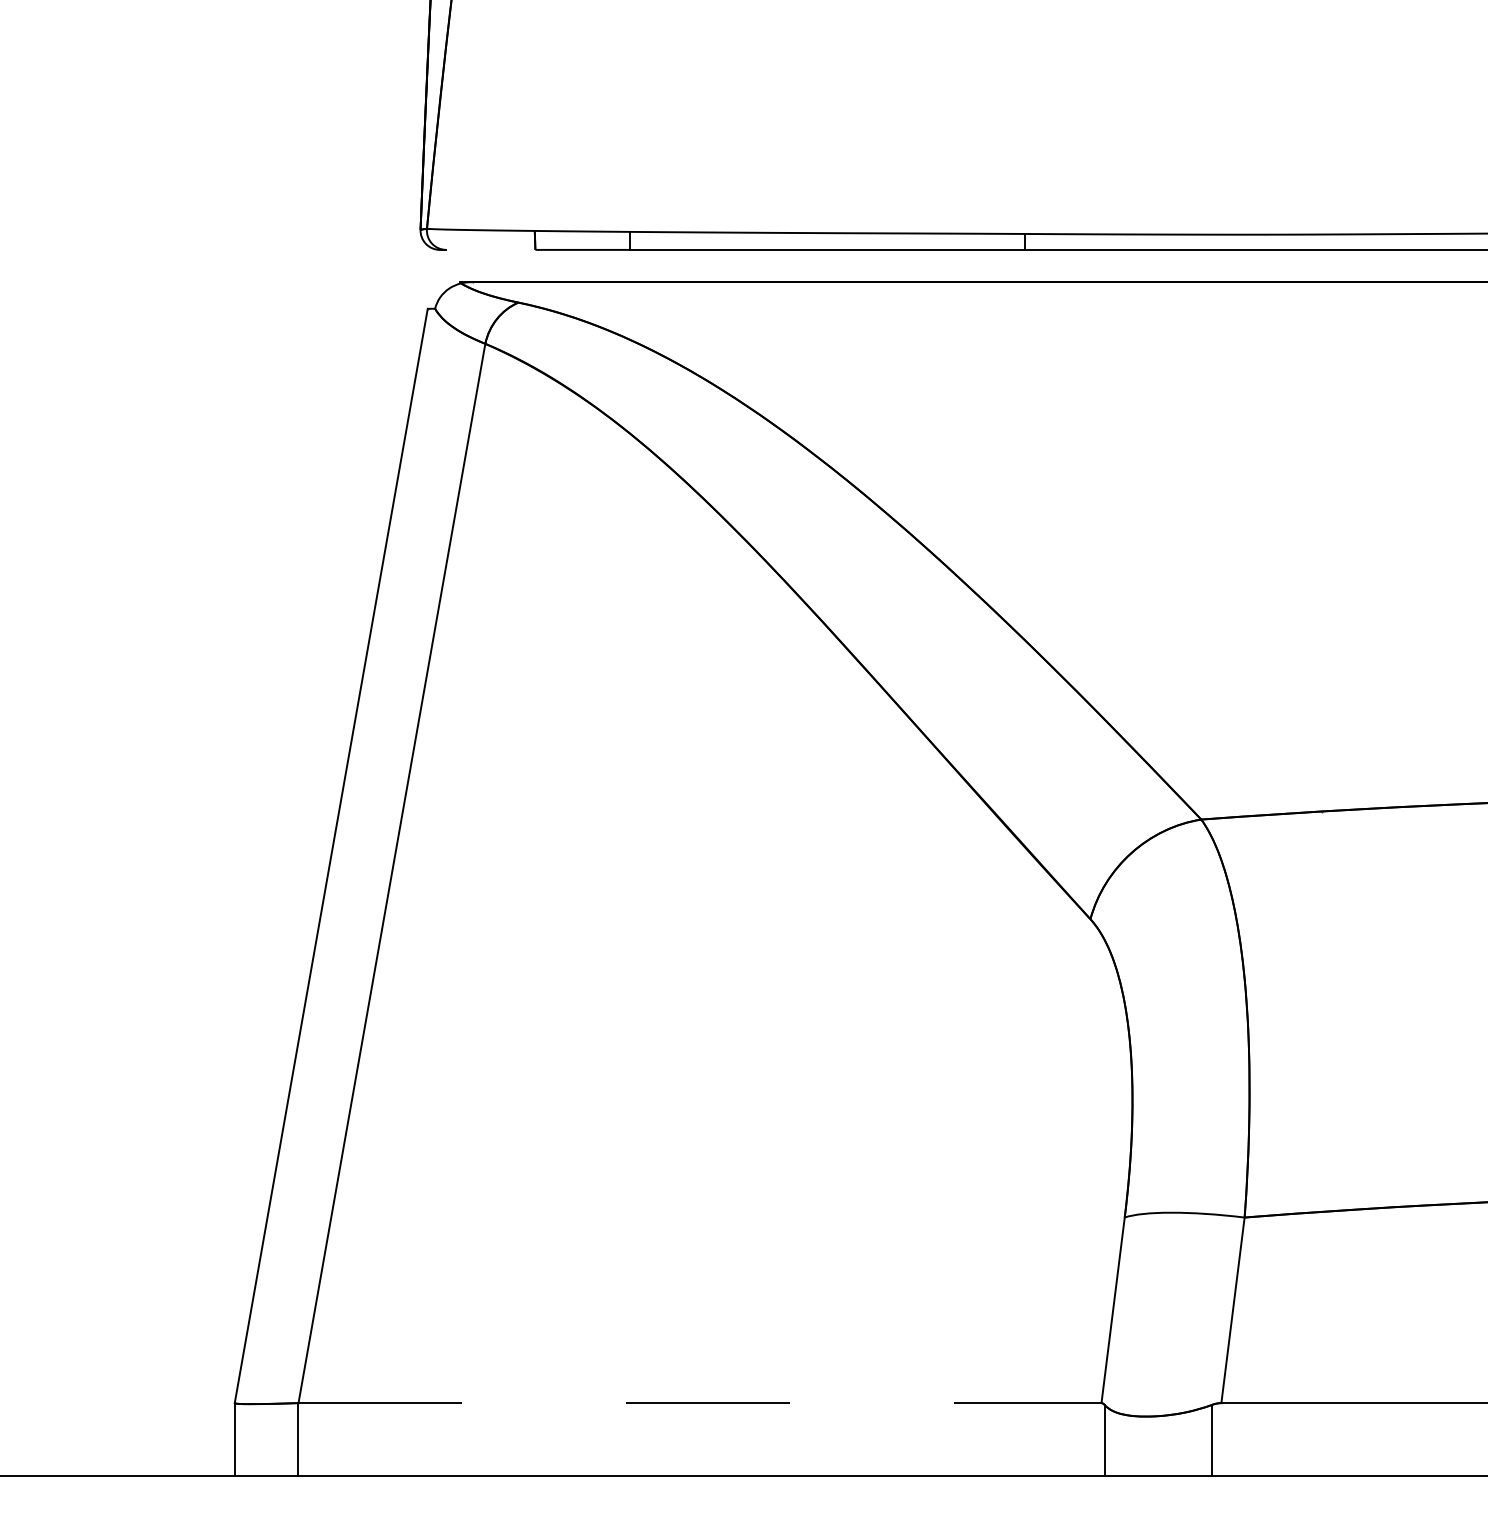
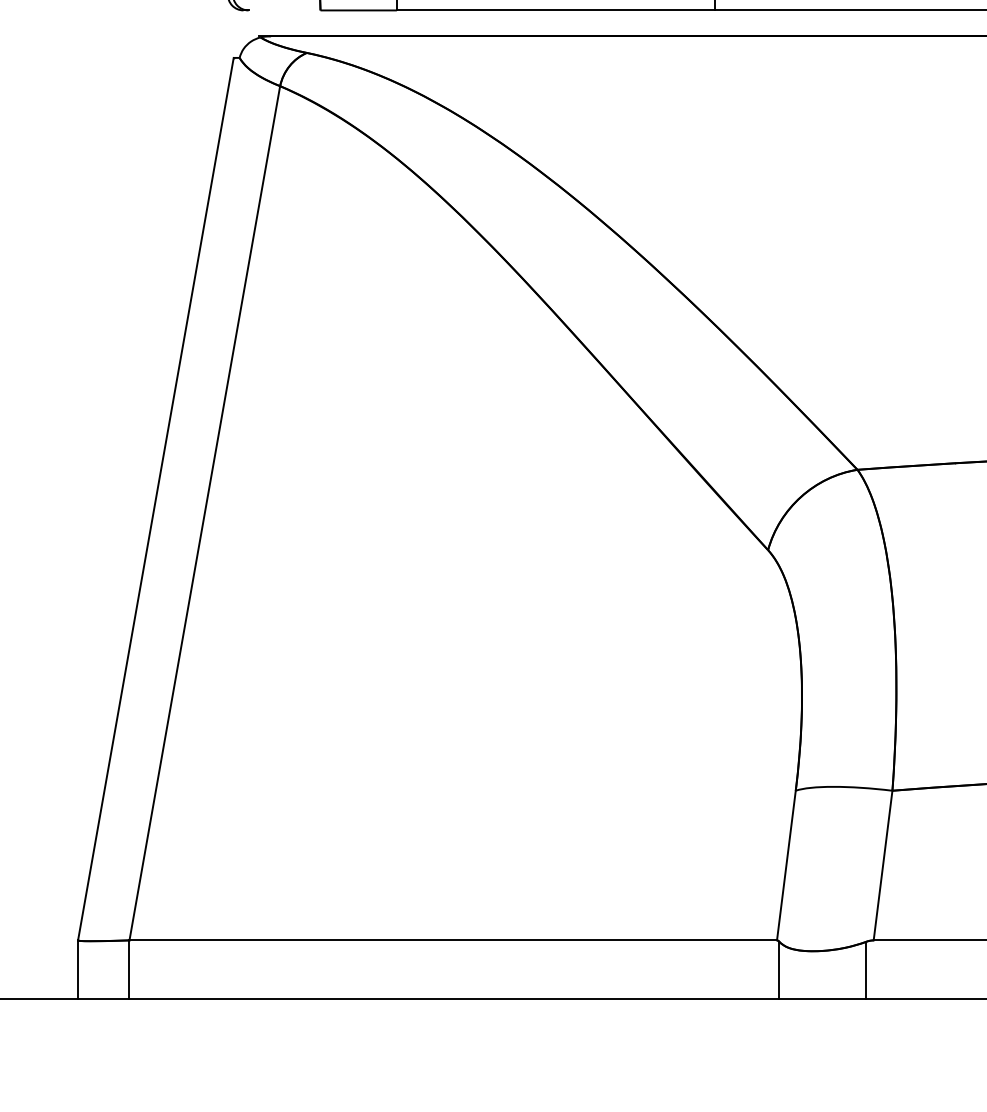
line: (700, 1403) -> (453, 940), dashed -> solid

